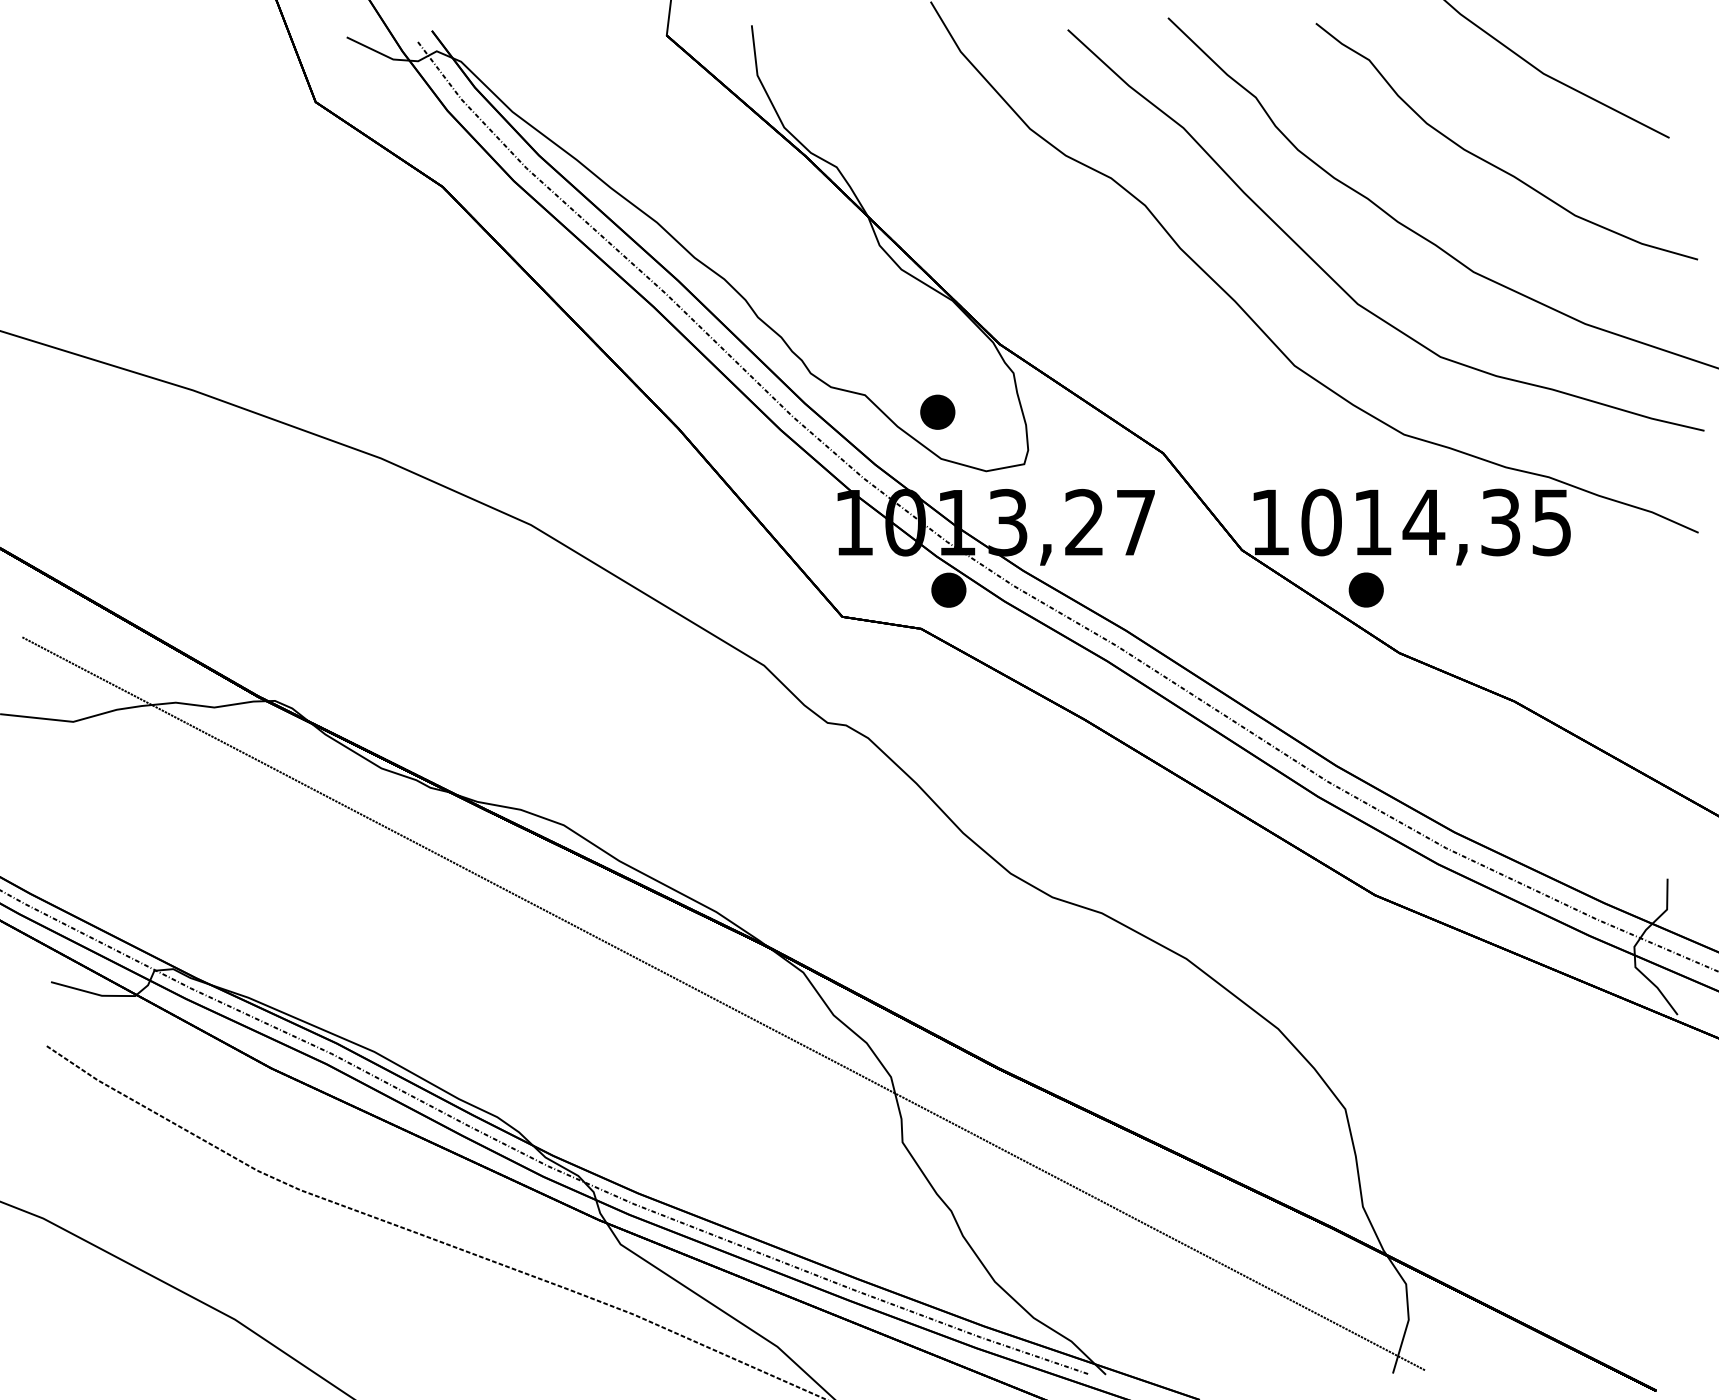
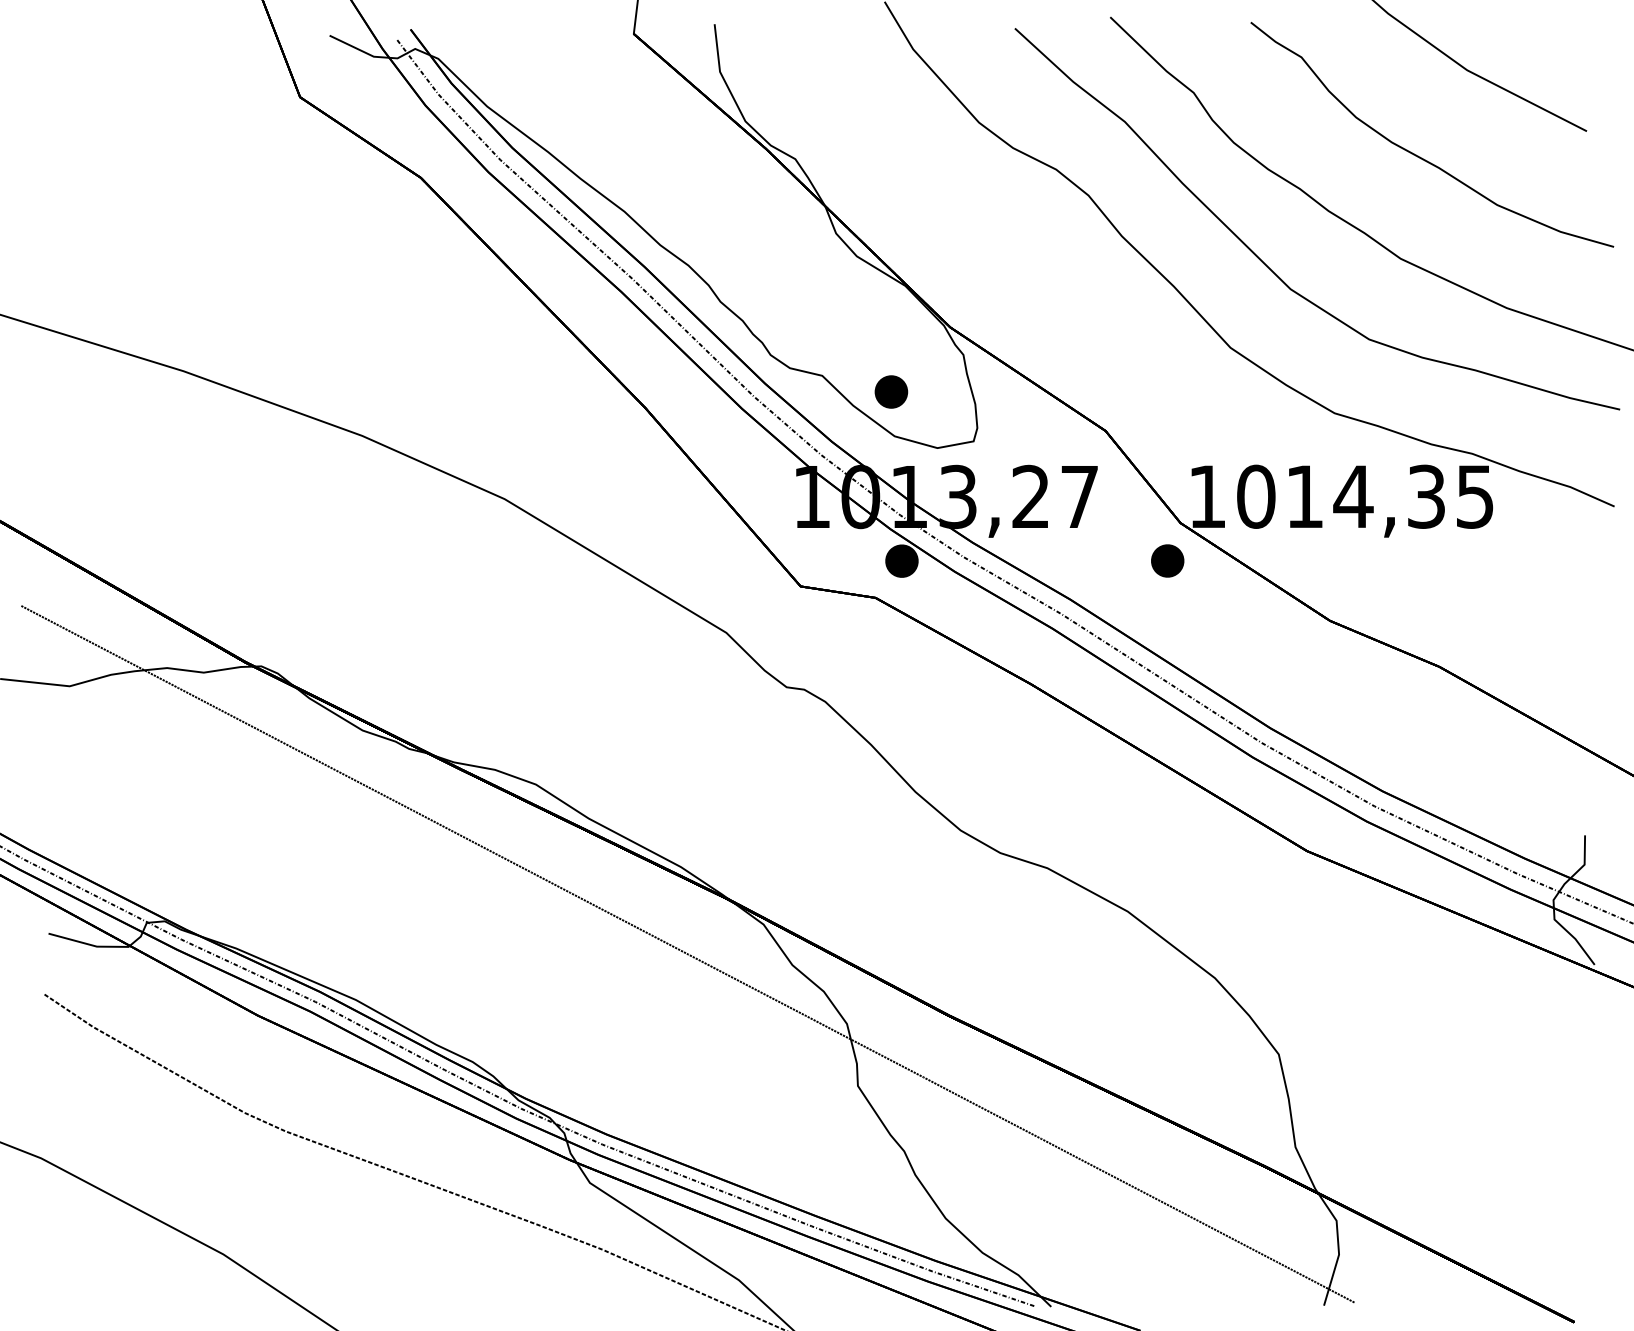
part: (1366, 589) -> (1167, 560), moved

